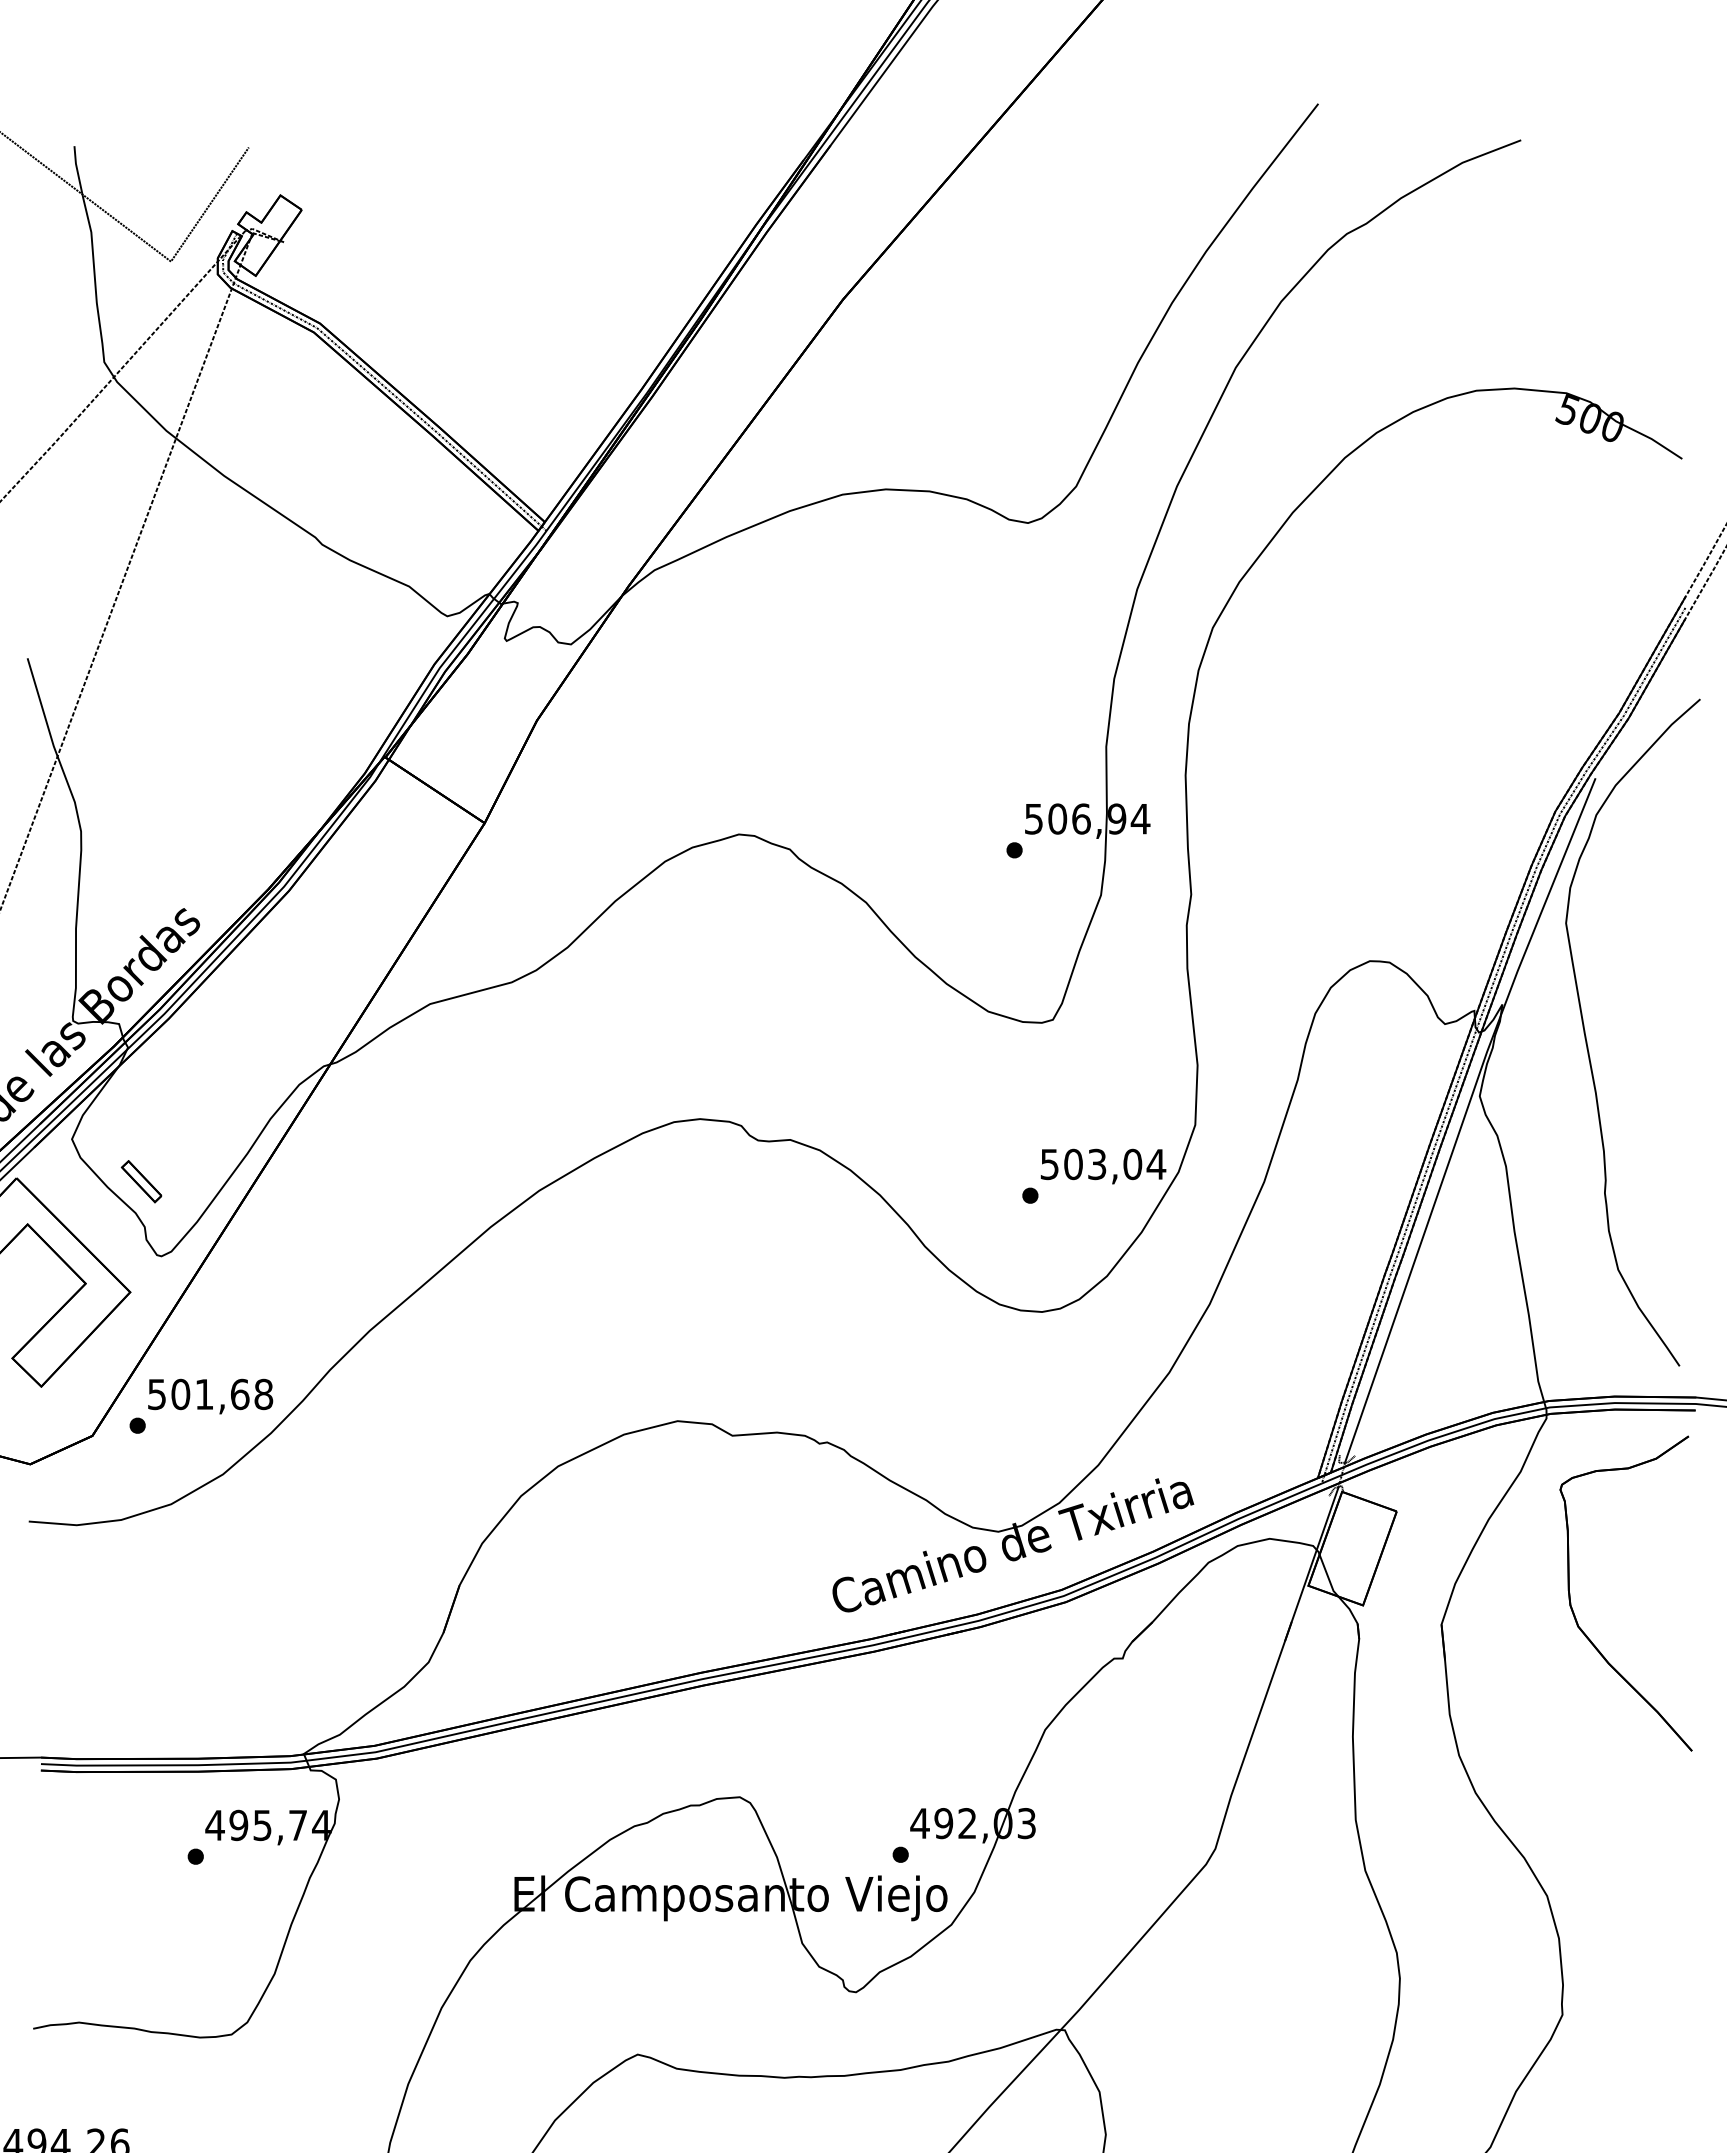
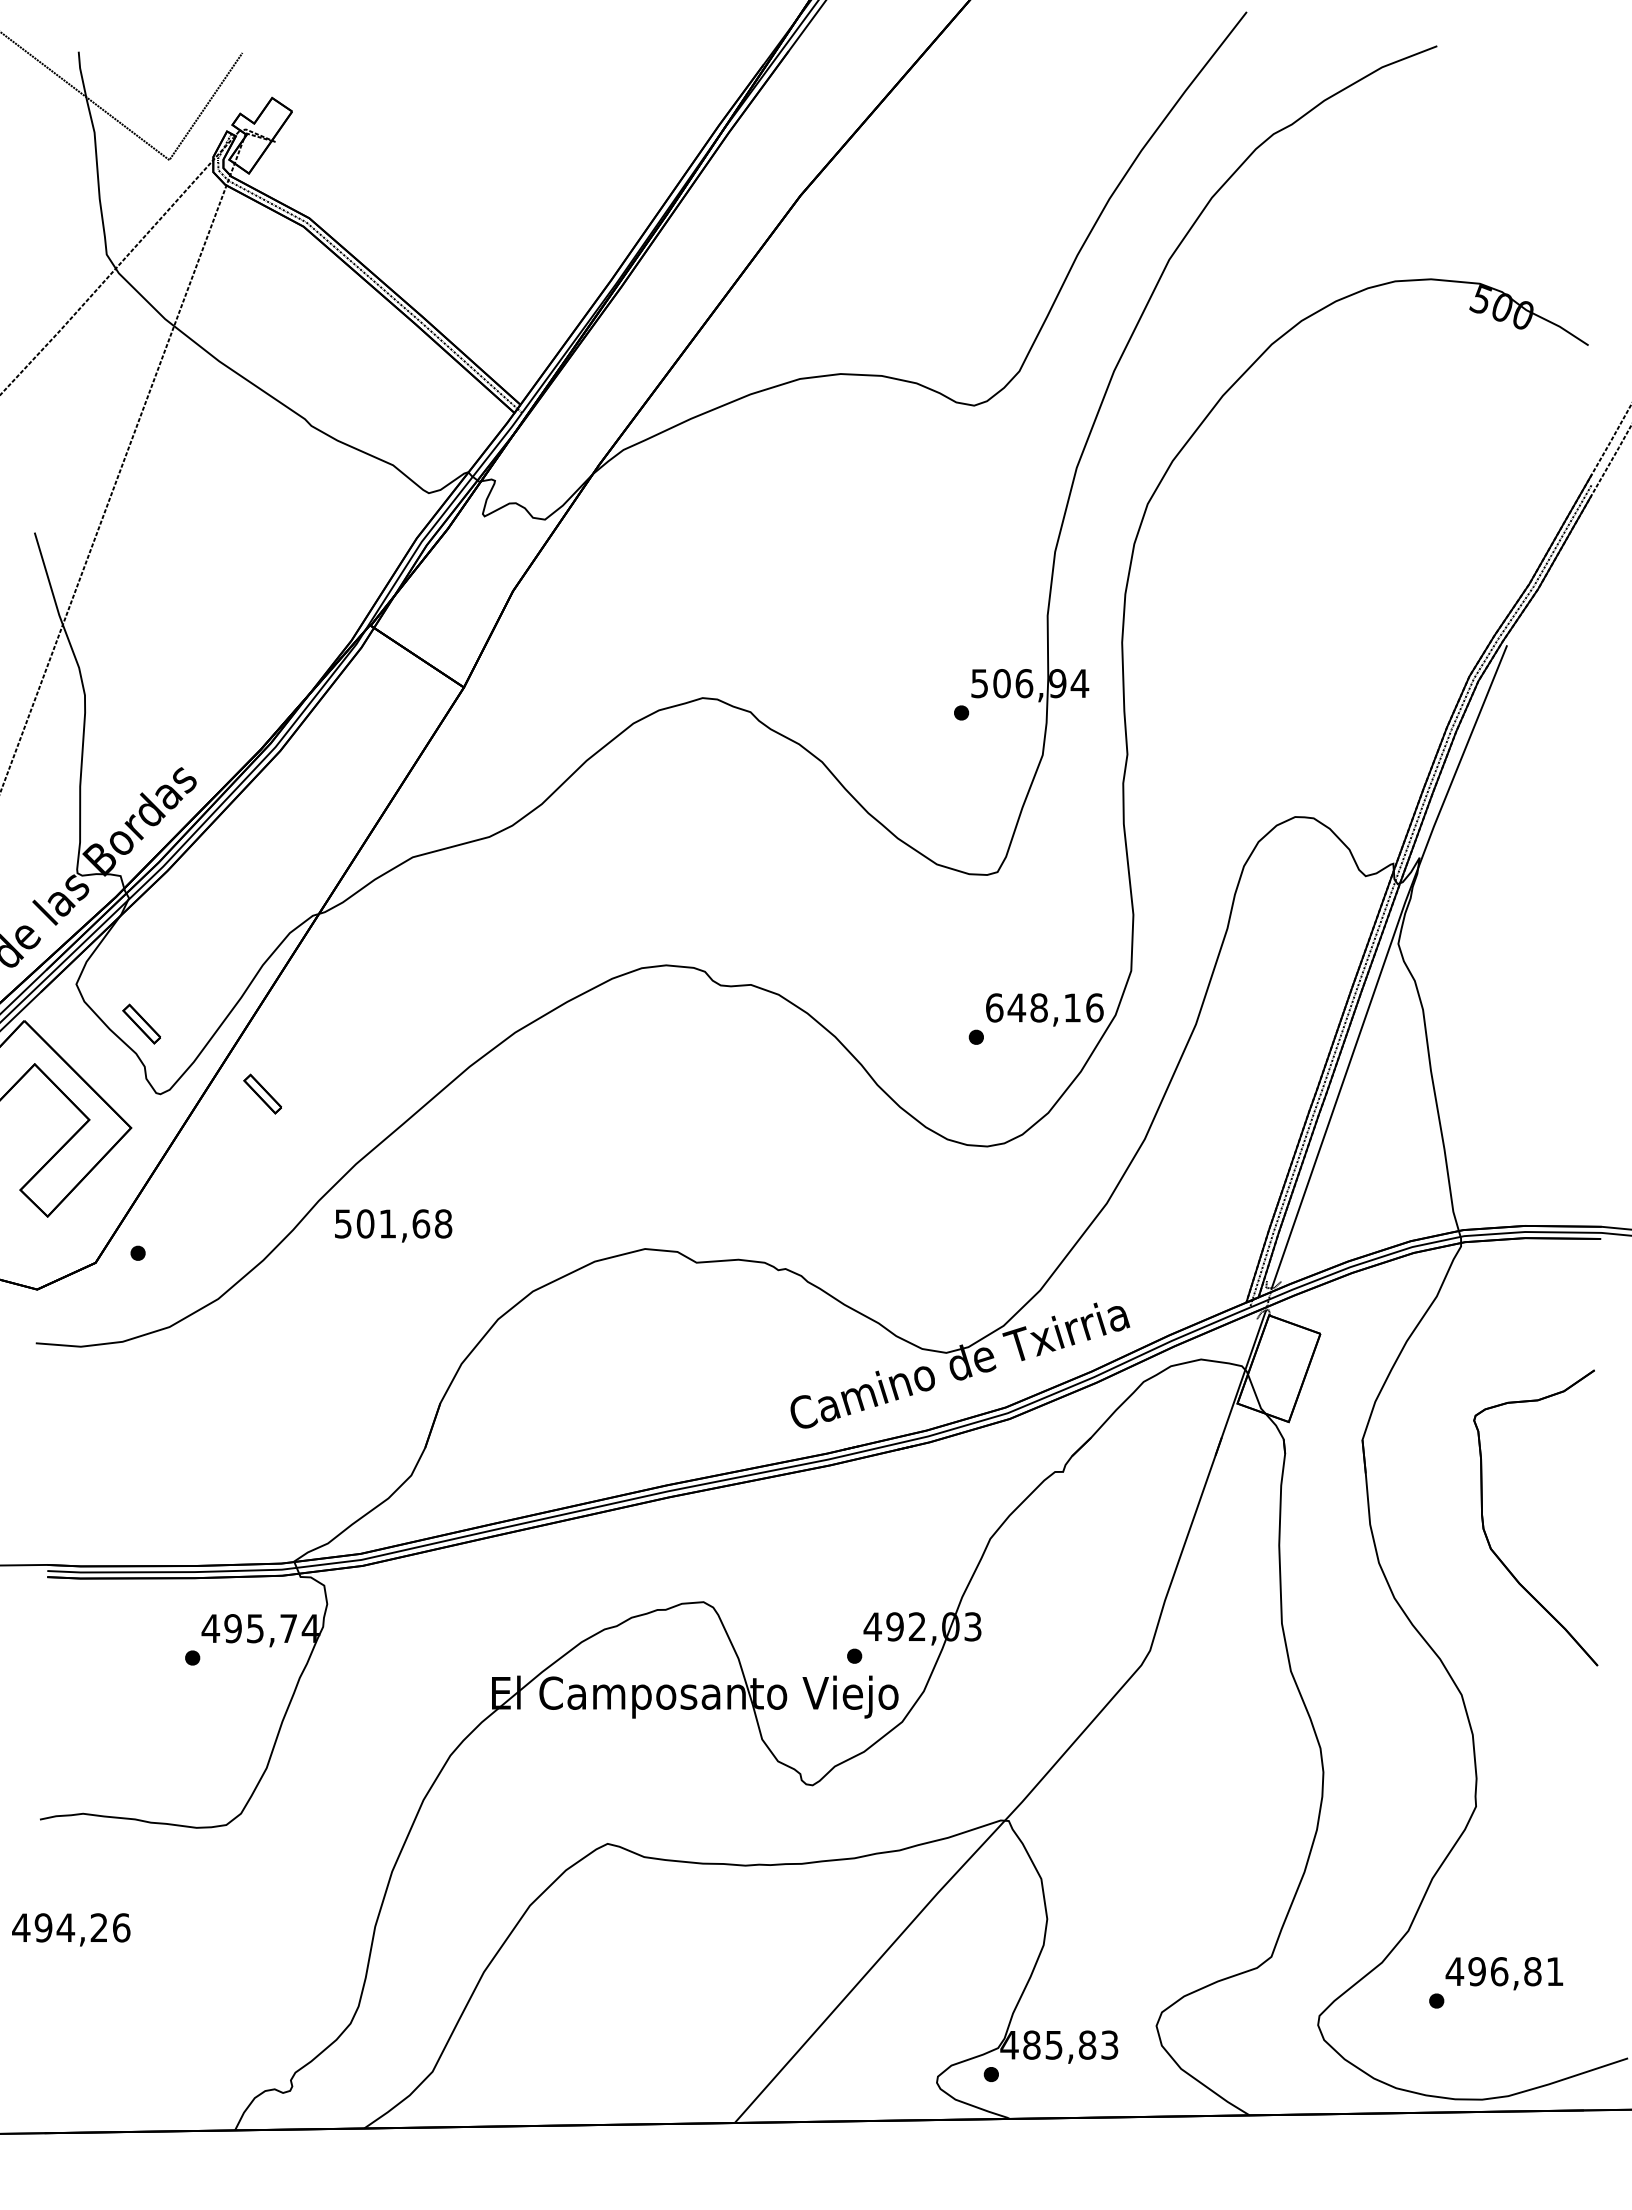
curve: (1587, 1040) -> (1499, 891), removed
text: (1102, 1163) -> (1044, 1007), 503,04 -> 648,16
part: (270, 1255) -> (262, 1093), added
text: (210, 1396) -> (393, 1225), moved
part: (1575, 1615) -> (1488, 1538), moved

